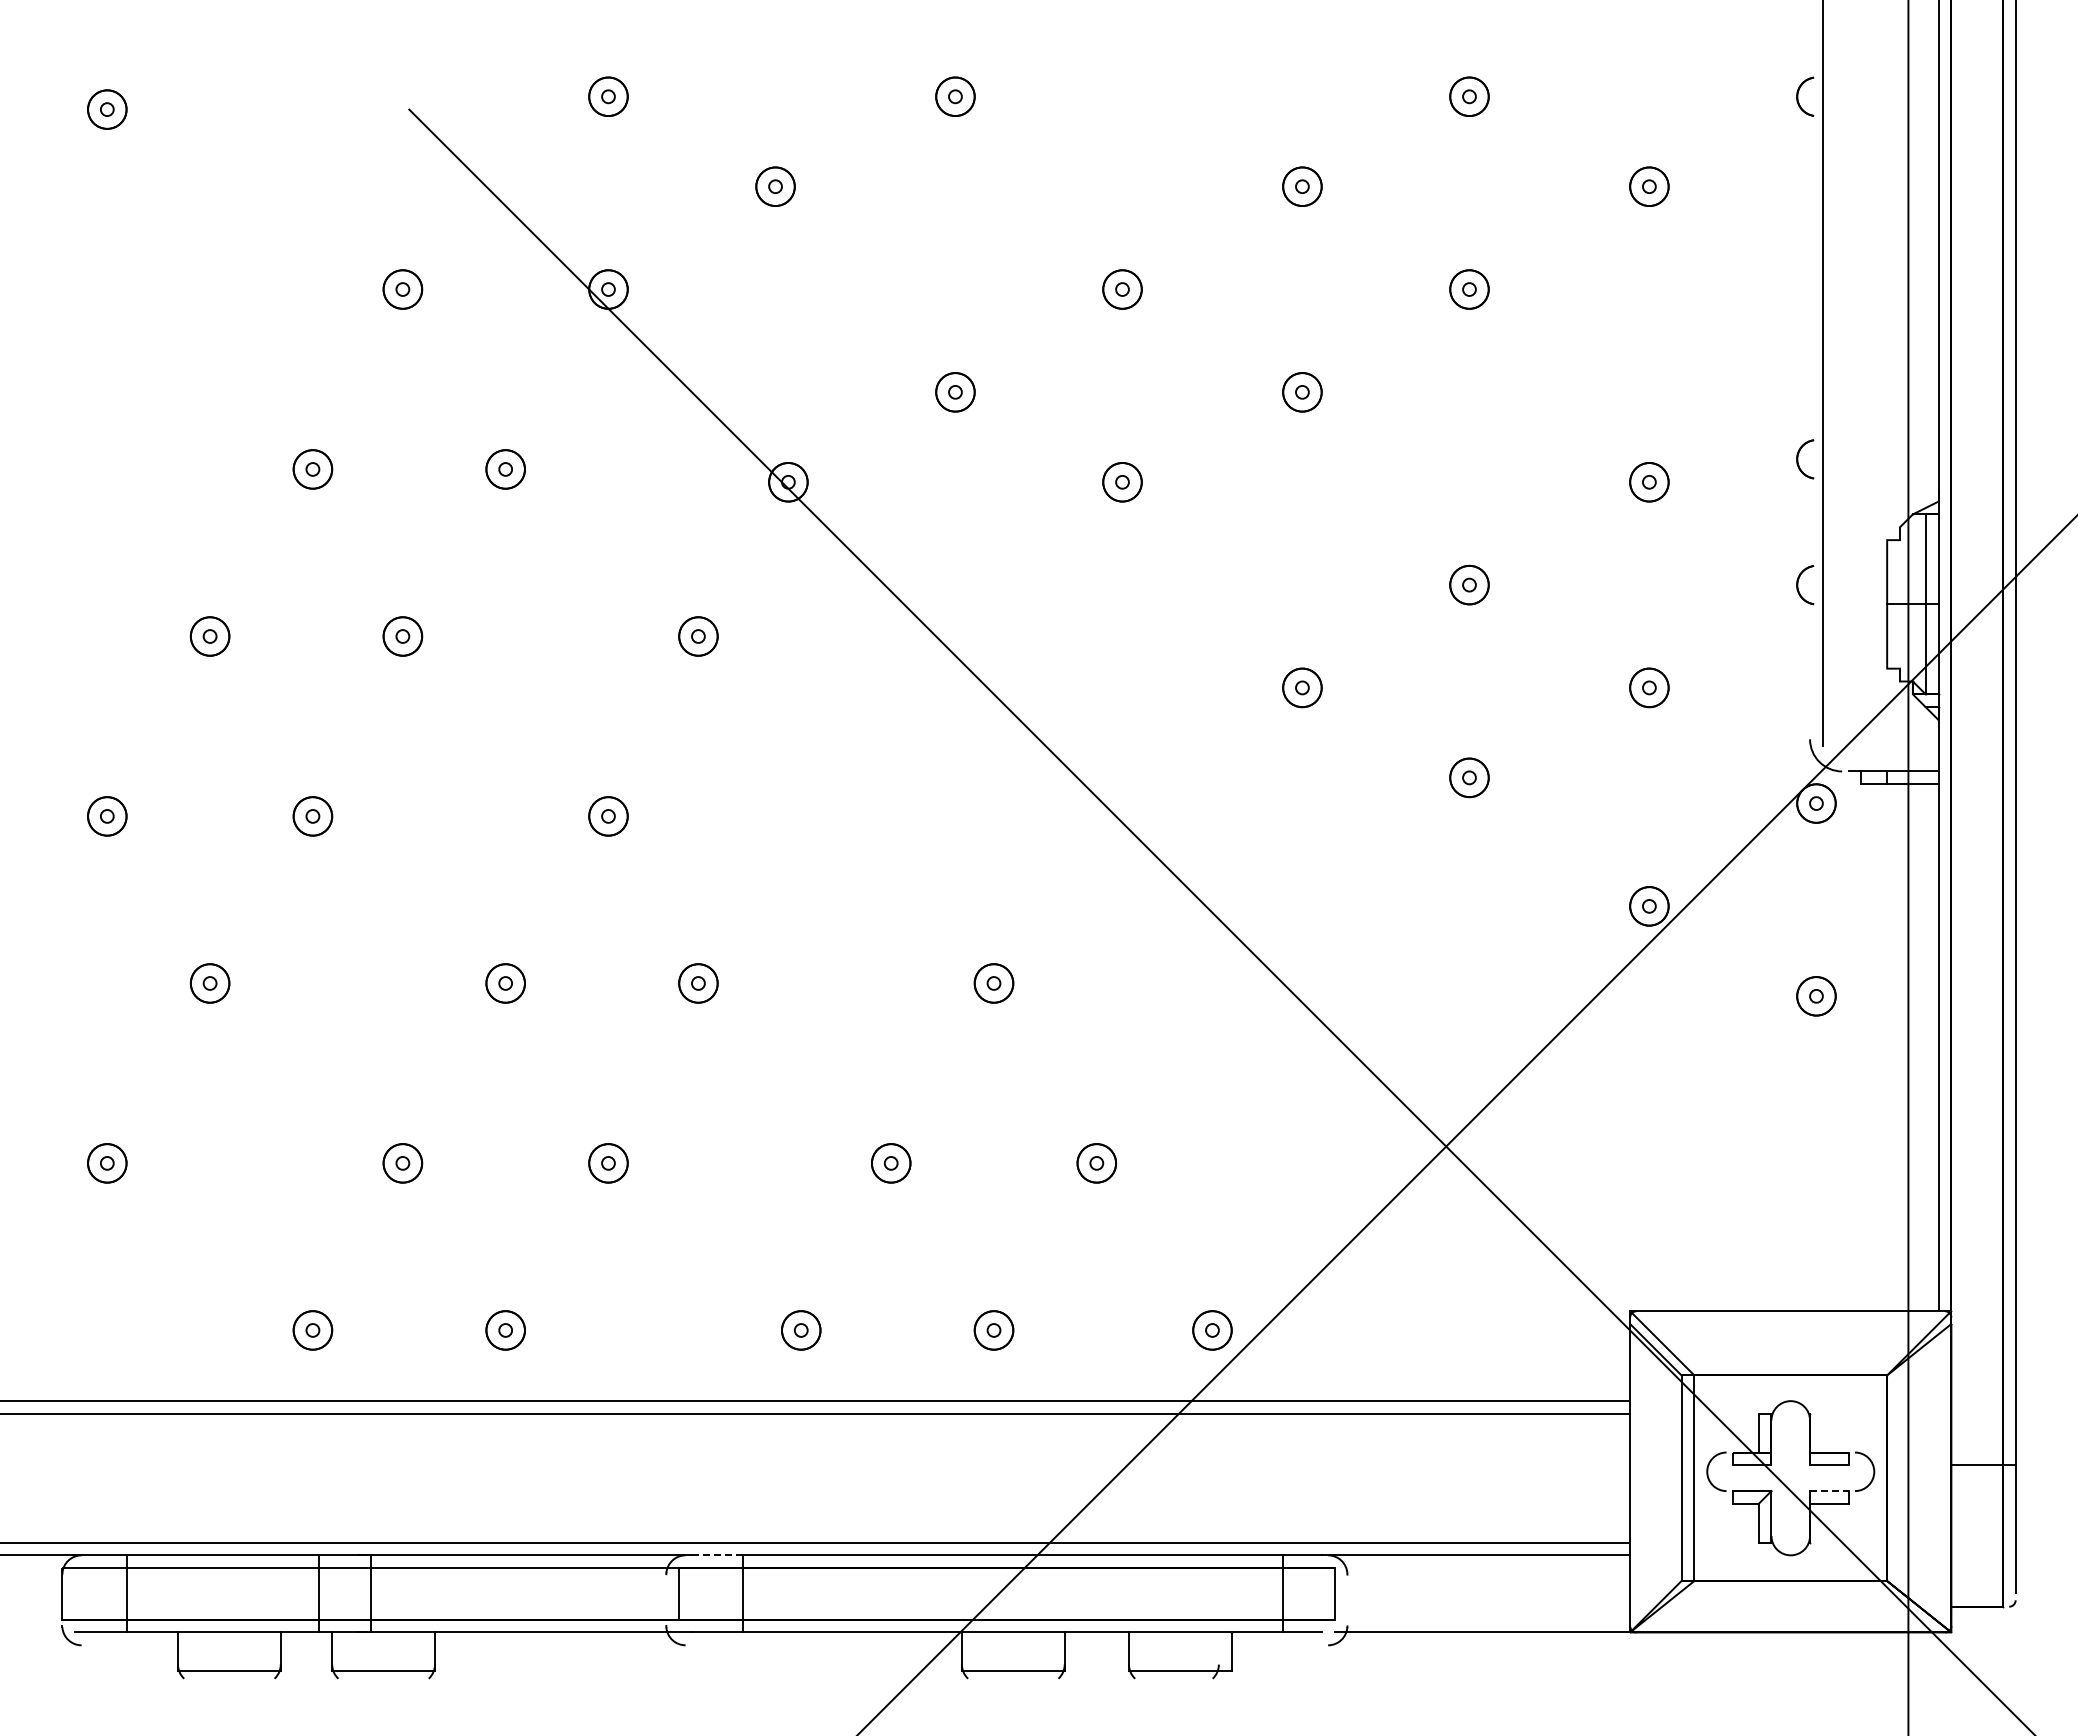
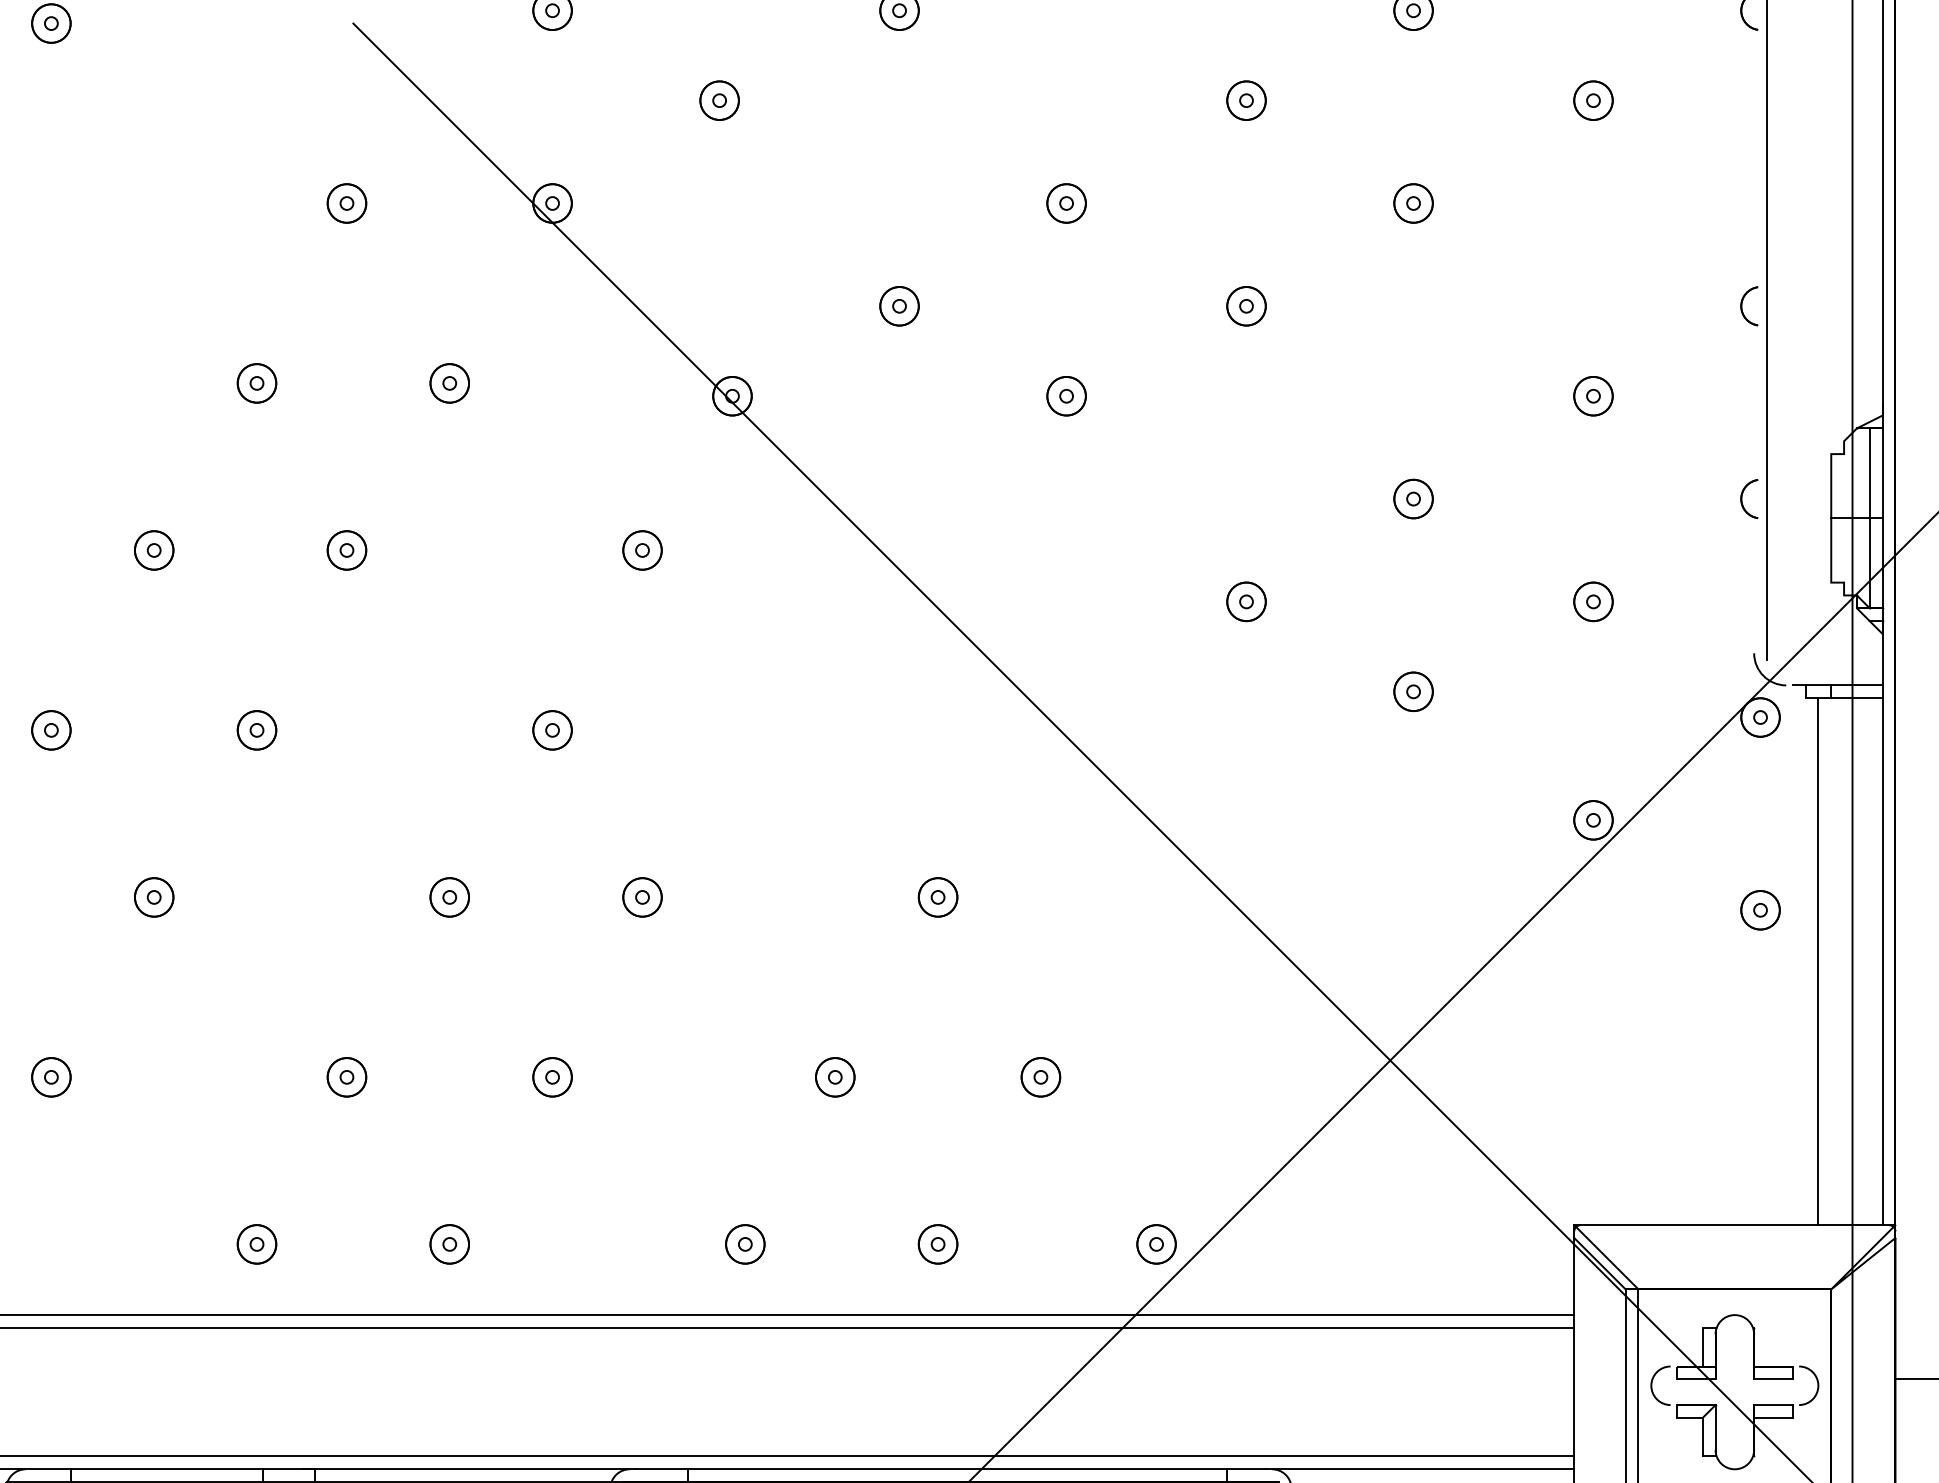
part: (1798, 459) -> (1742, 306), moved
line: (1874, 1047) -> (1818, 961), added
line: (1829, 1491) -> (1773, 1405), dashed -> solid
line: (717, 1555) -> (661, 1469), dashed -> solid

